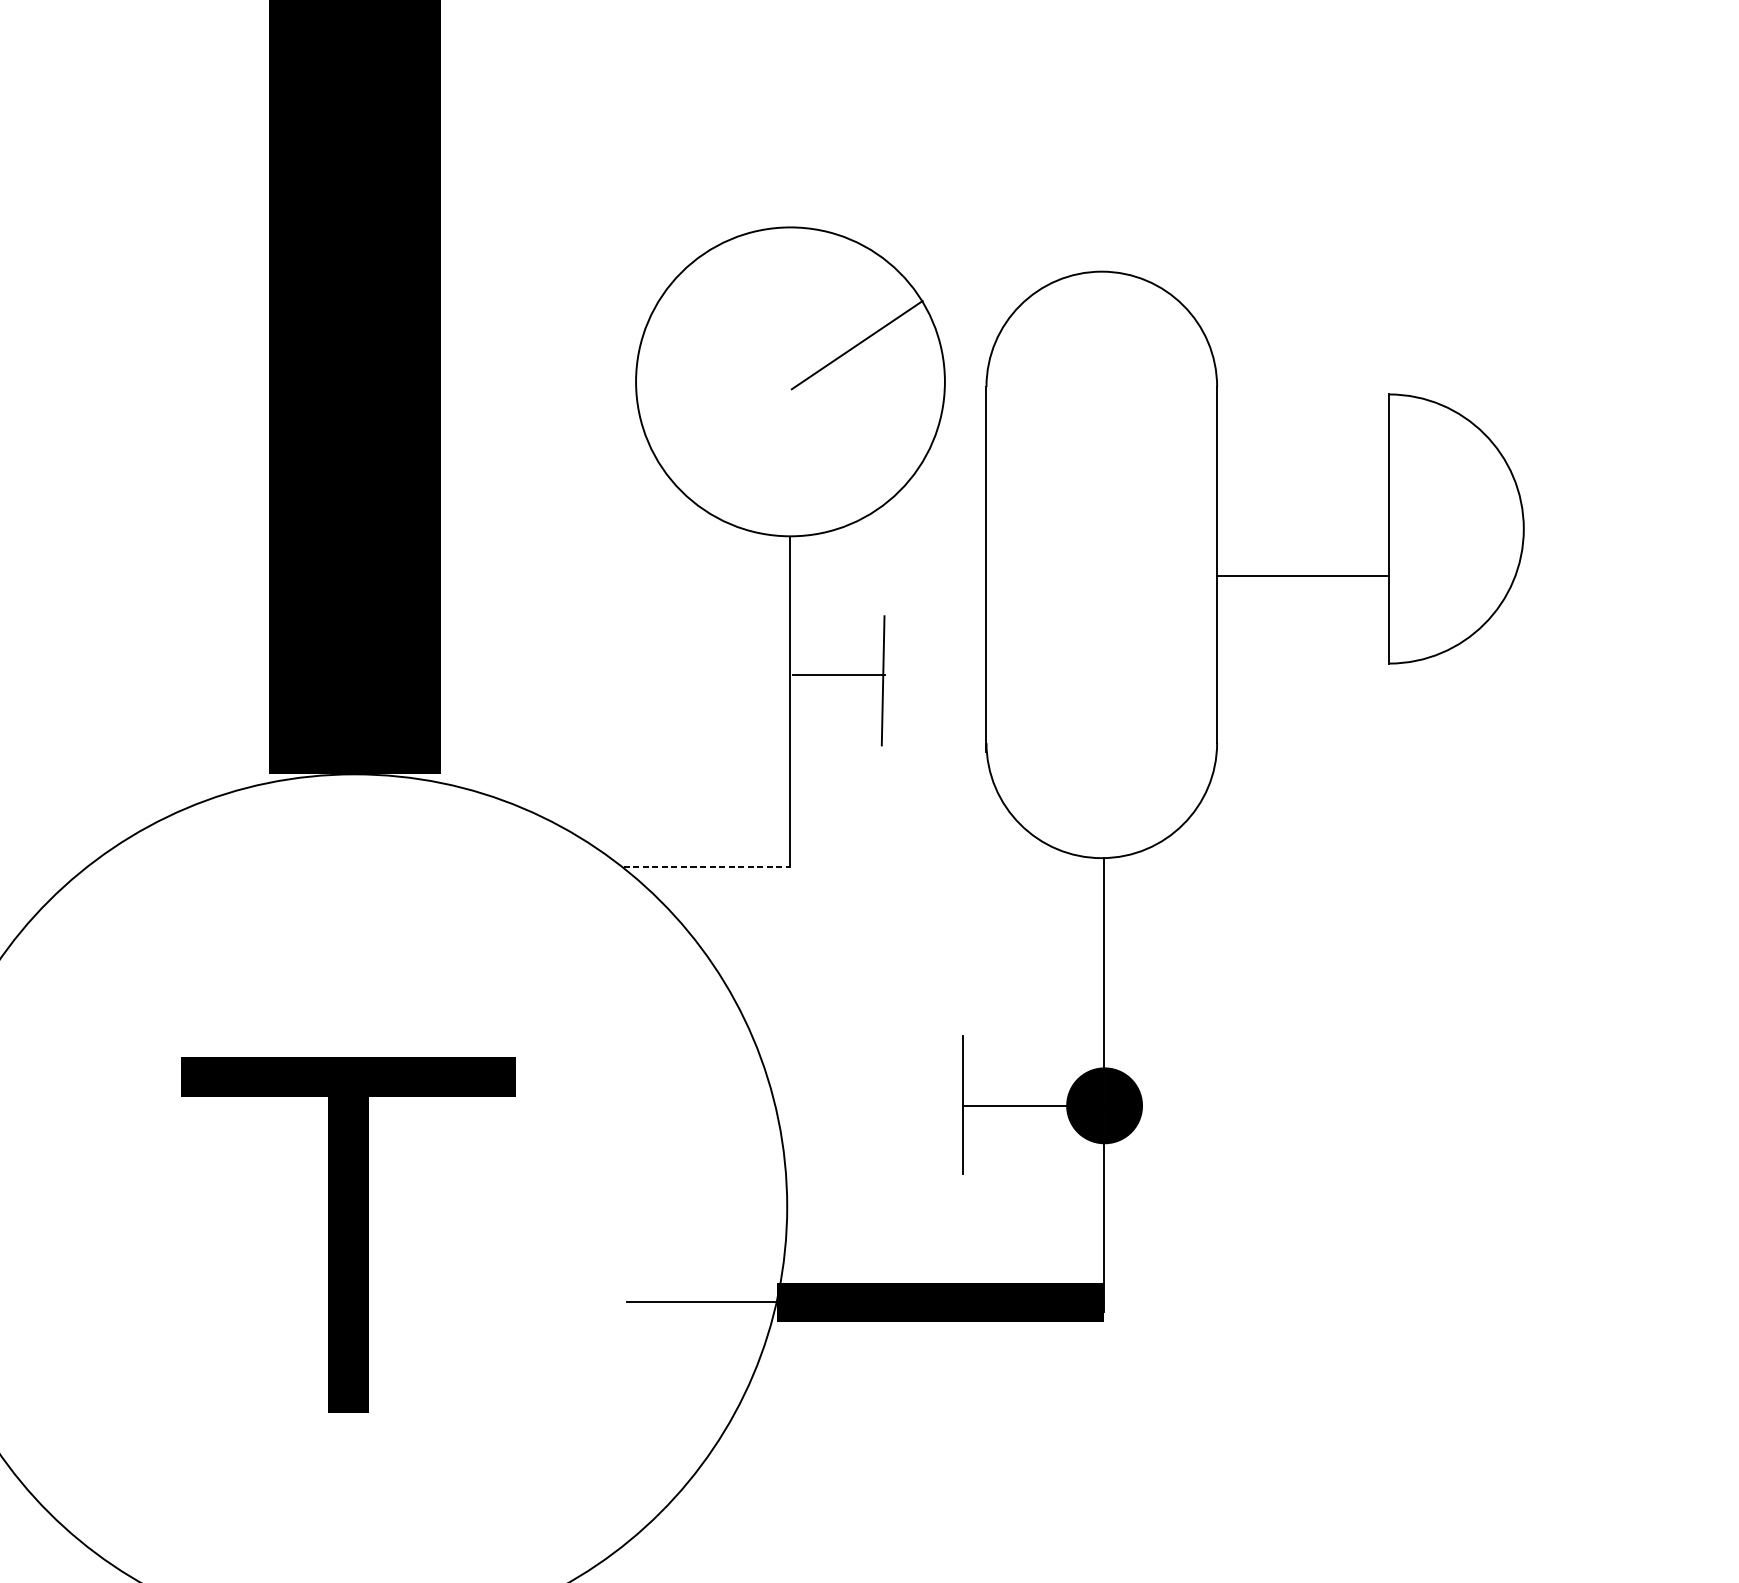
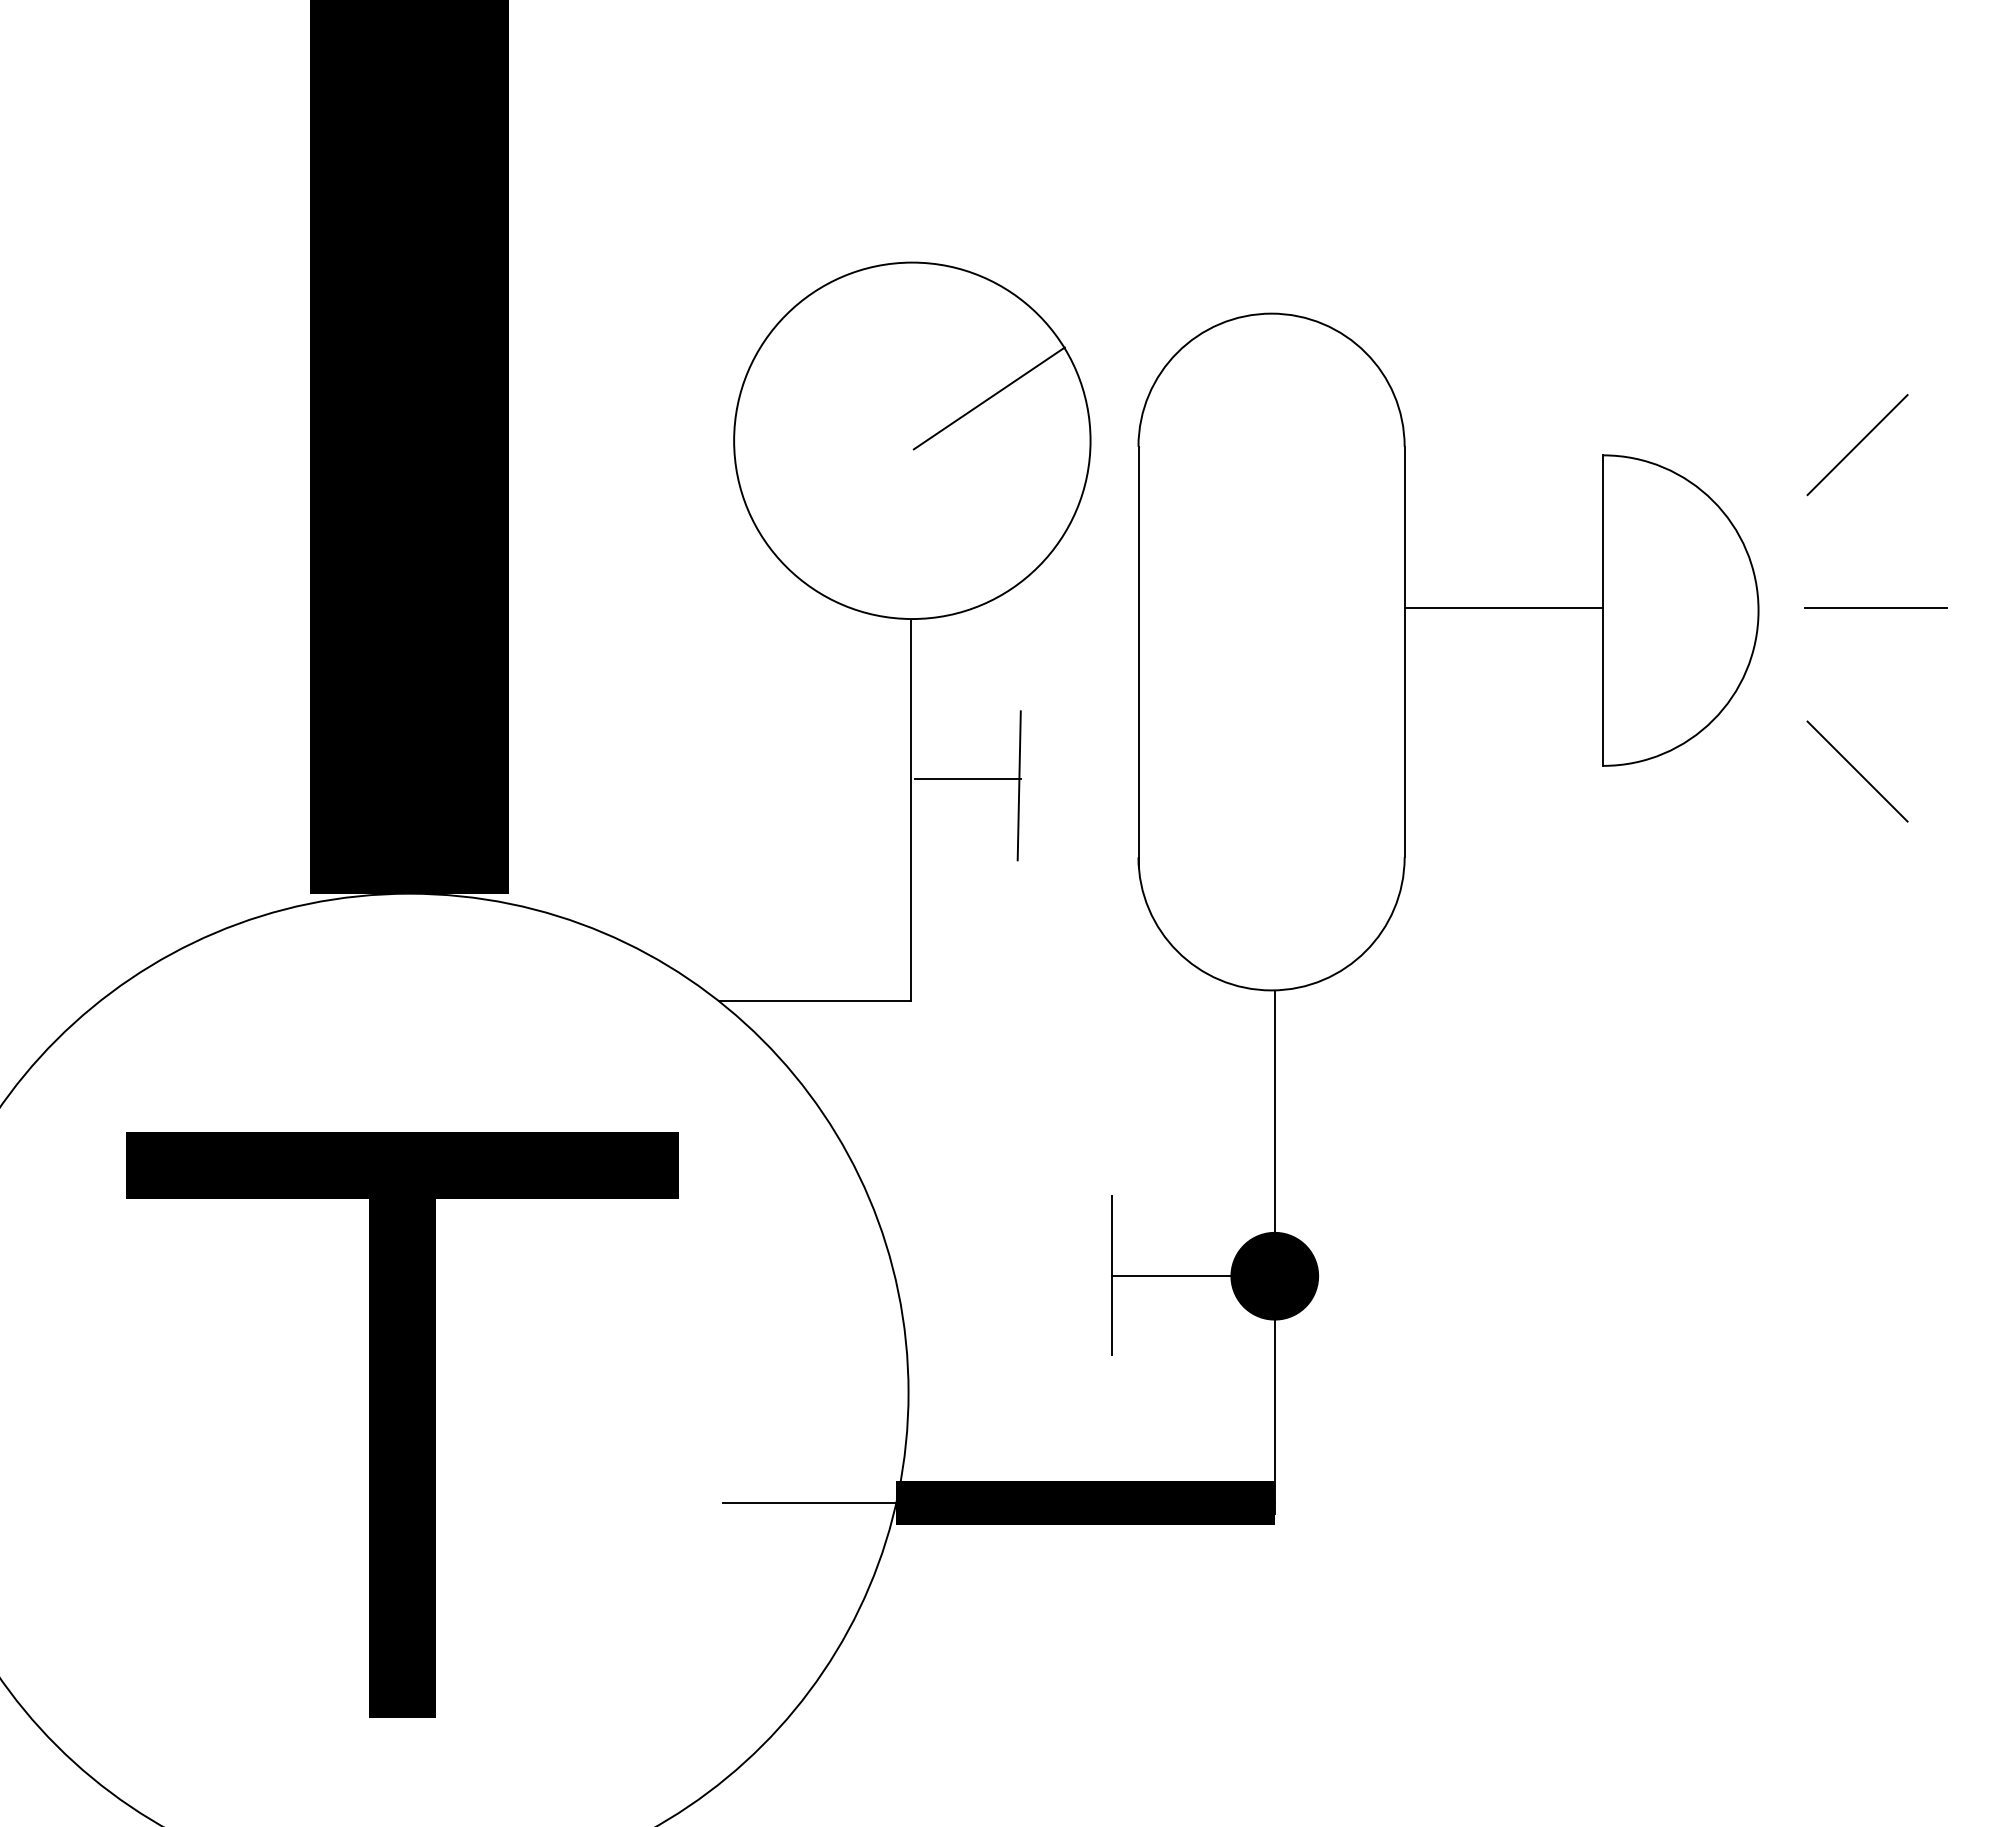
line: (1609, 385) -> (1857, 445), added
line: (1625, 527) -> (1875, 608), added
line: (1302, 575) -> (1503, 608), moved
line: (1609, 668) -> (1857, 771), added
line: (706, 866) -> (815, 1000), dashed -> solid
part: (348, 1234) -> (402, 1424), size x1.43

